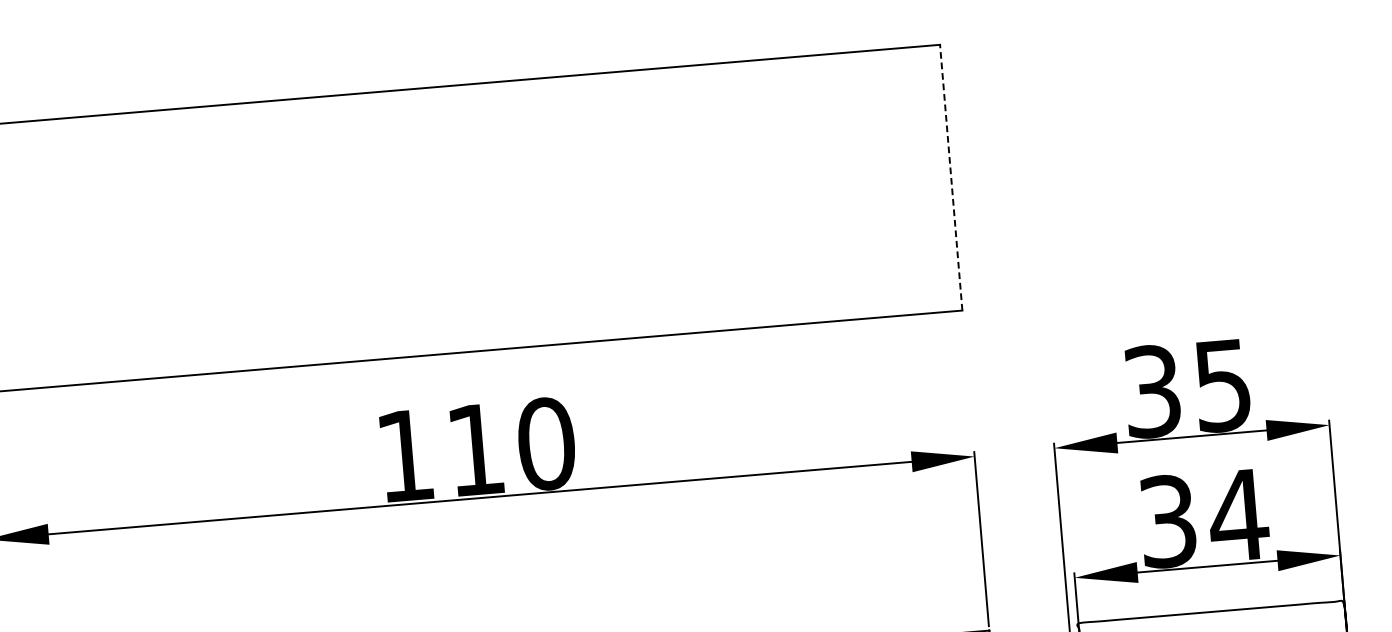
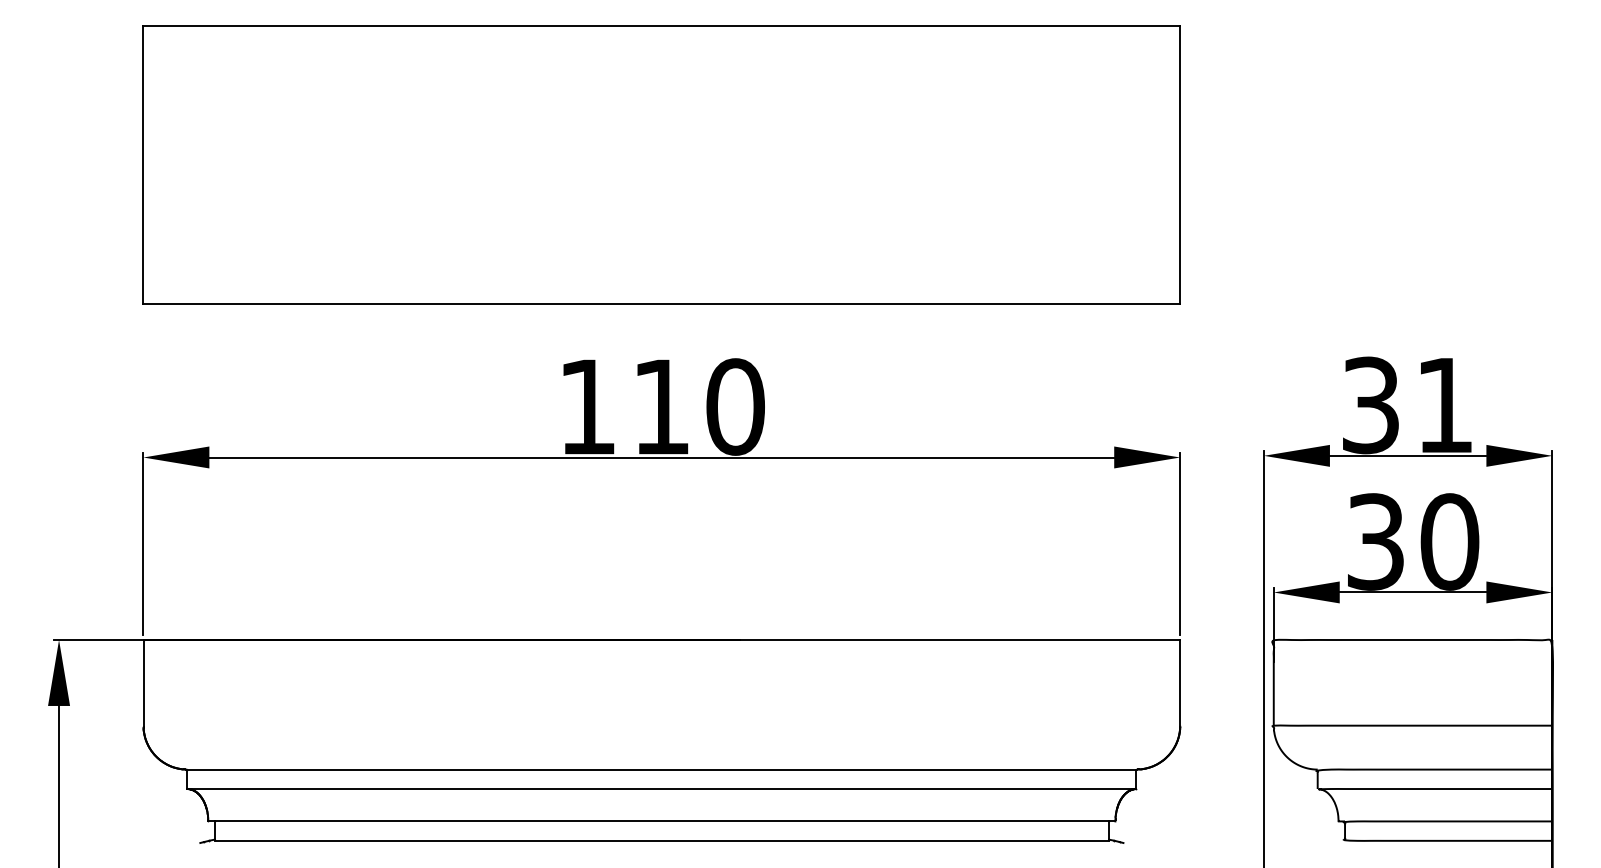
line: (951, 177) -> (1180, 164), dashed -> solid
text: (1222, 386) -> (1444, 406), 35 -> 31
text: (1238, 515) -> (1449, 541), 34 -> 30

